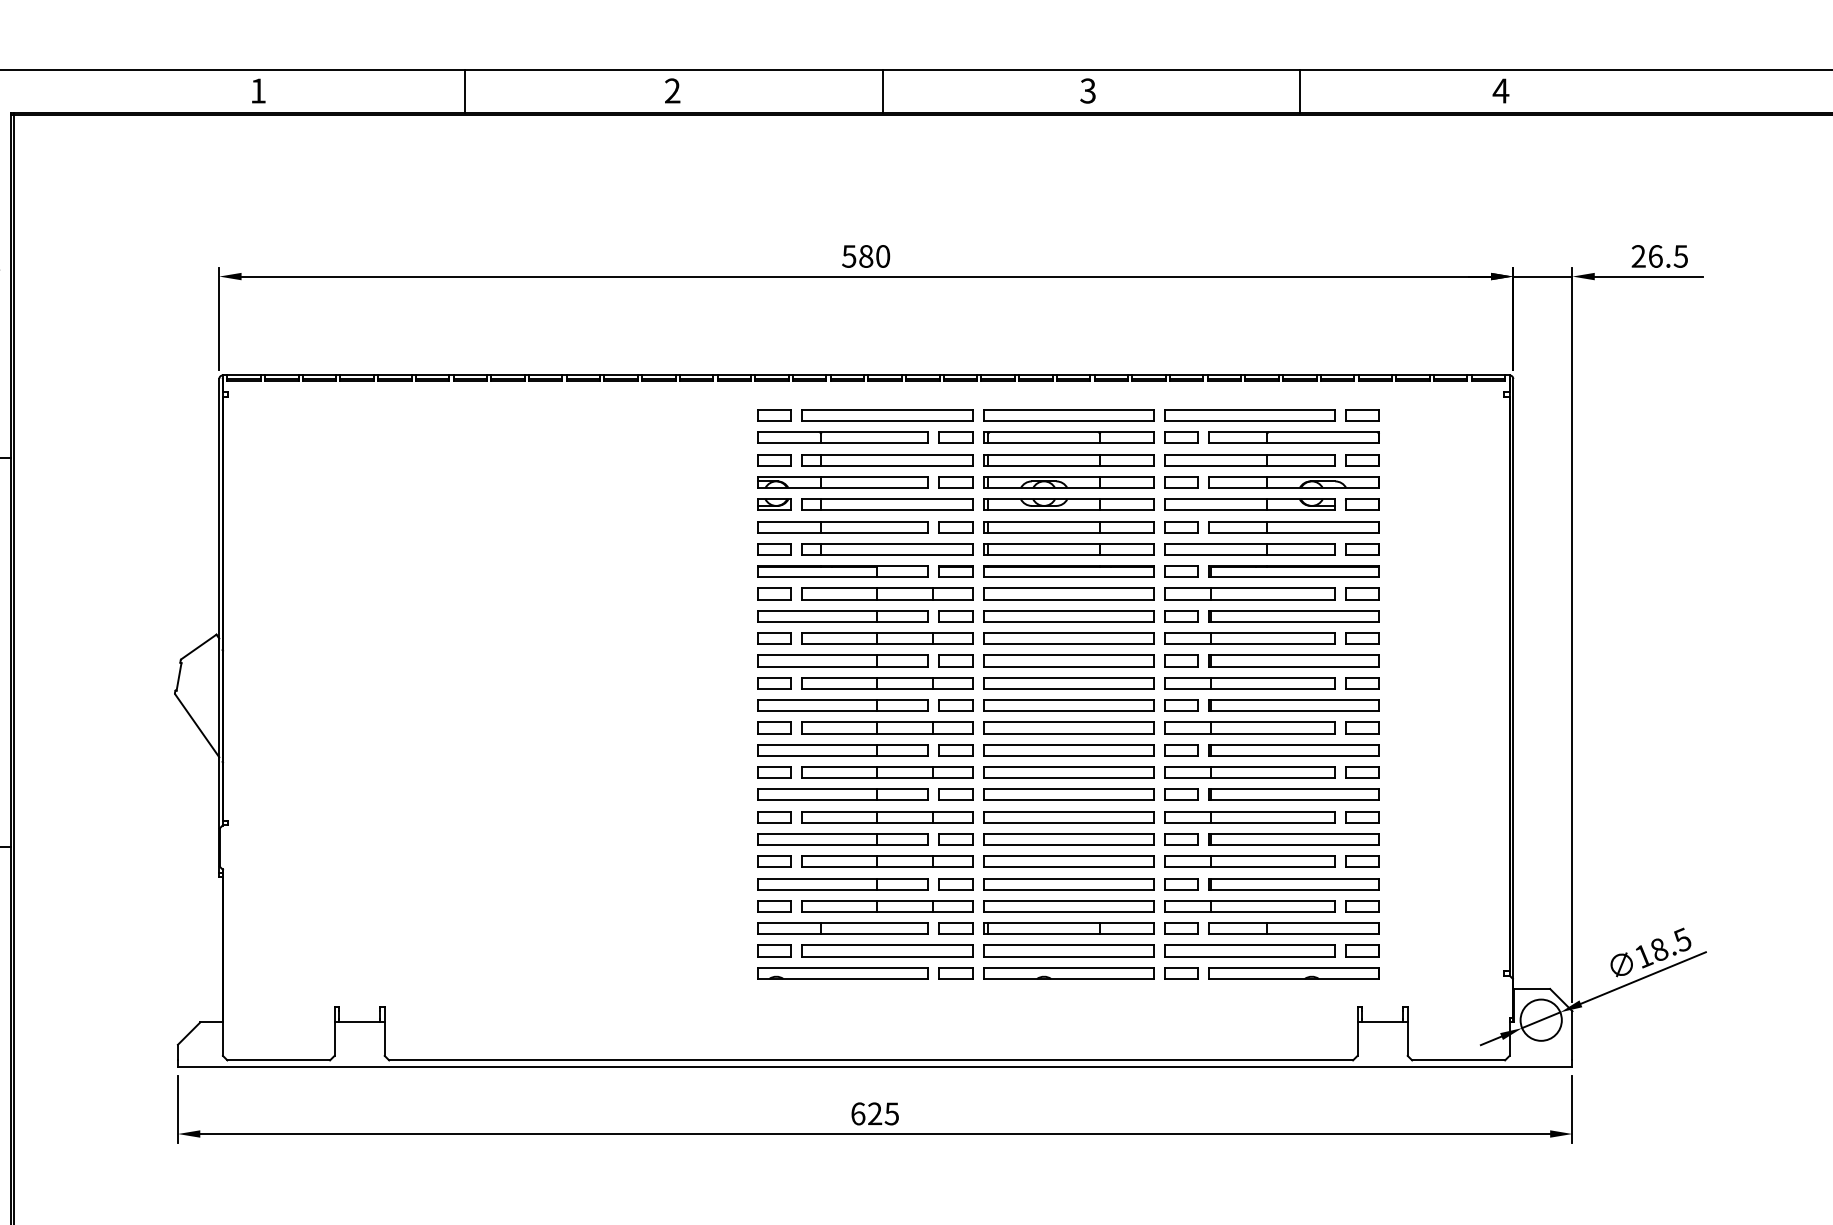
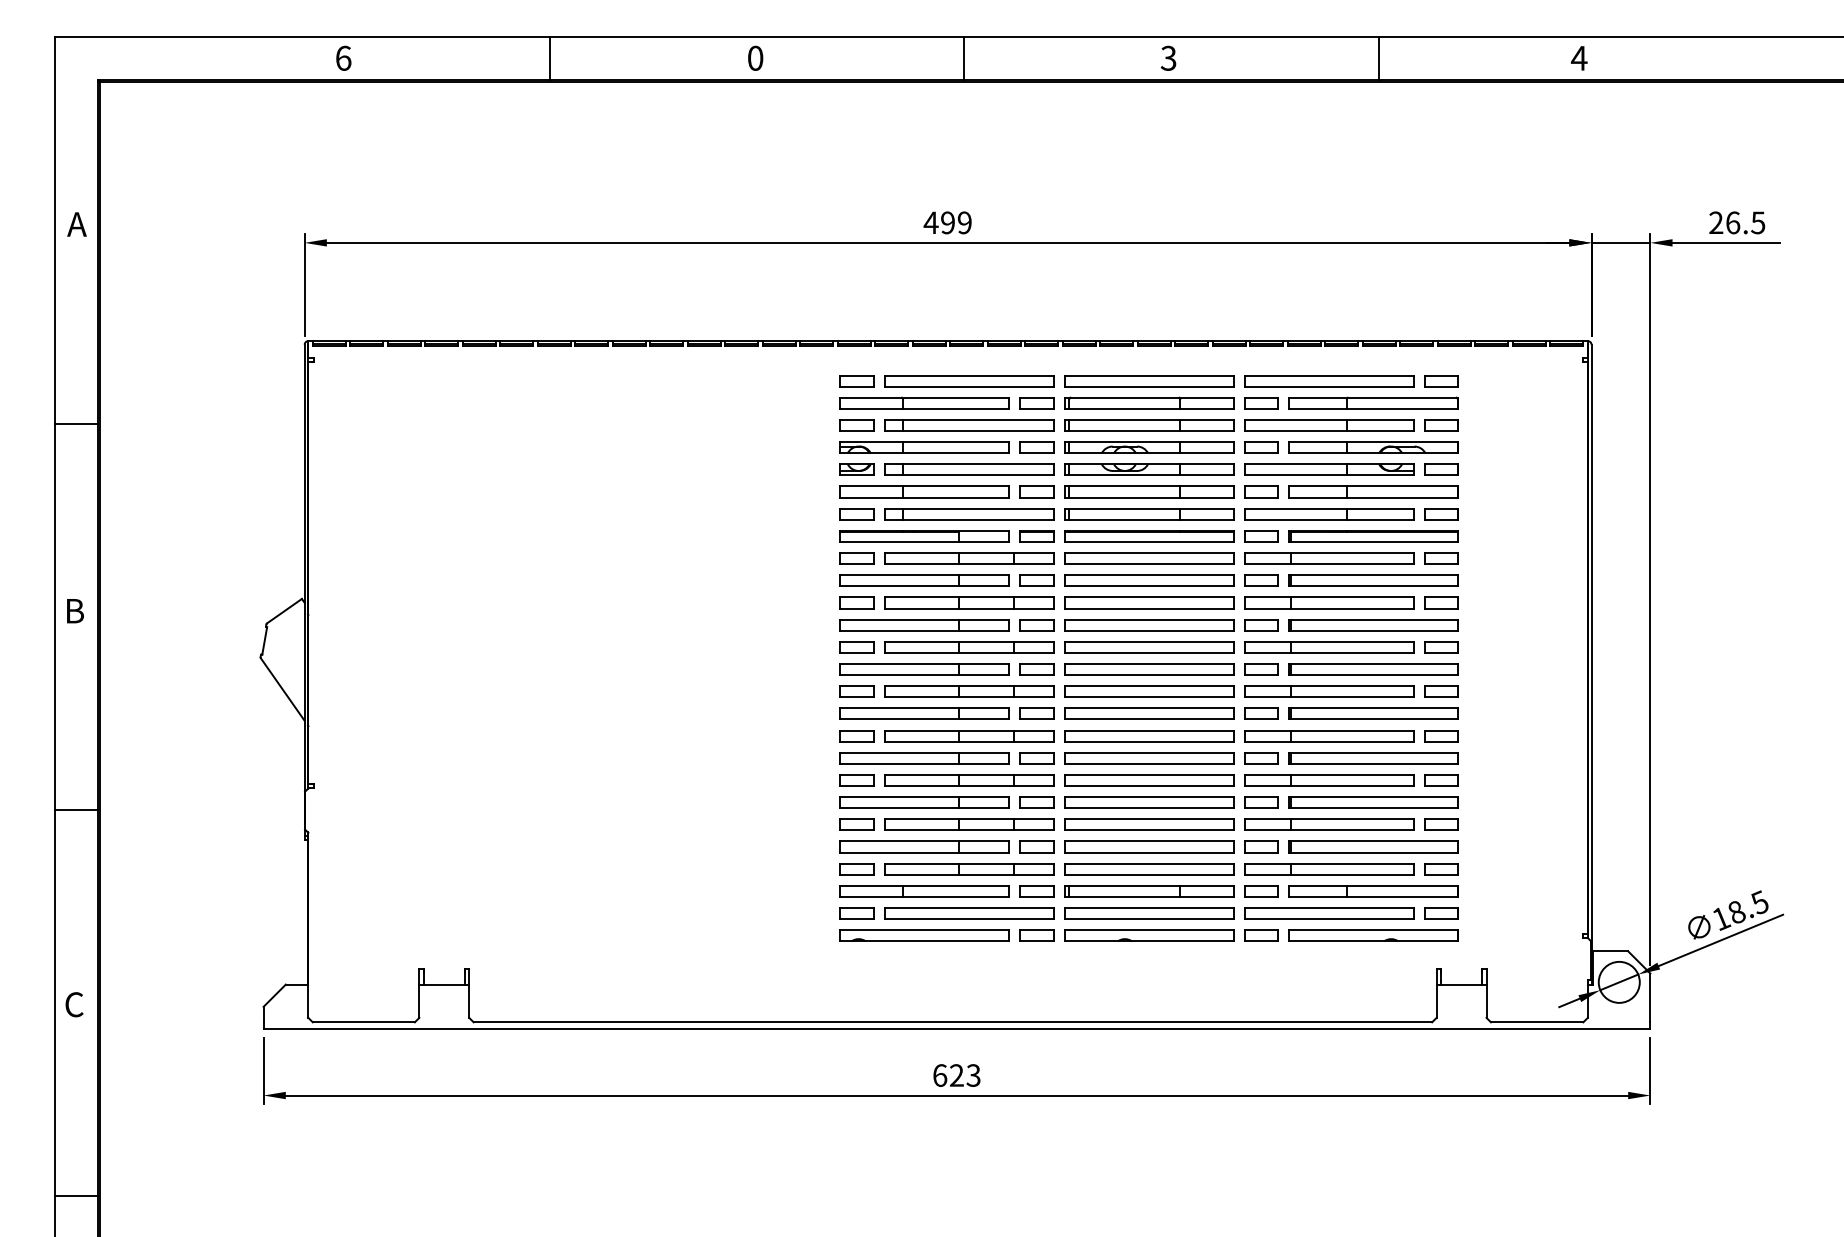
text: (258, 90) -> (343, 57), 1 -> 6
text: (672, 90) -> (755, 57), 2 -> 0
text: (865, 256) -> (947, 222), 580 -> 499
text: (891, 1113) -> (973, 1075), 625 -> 623

